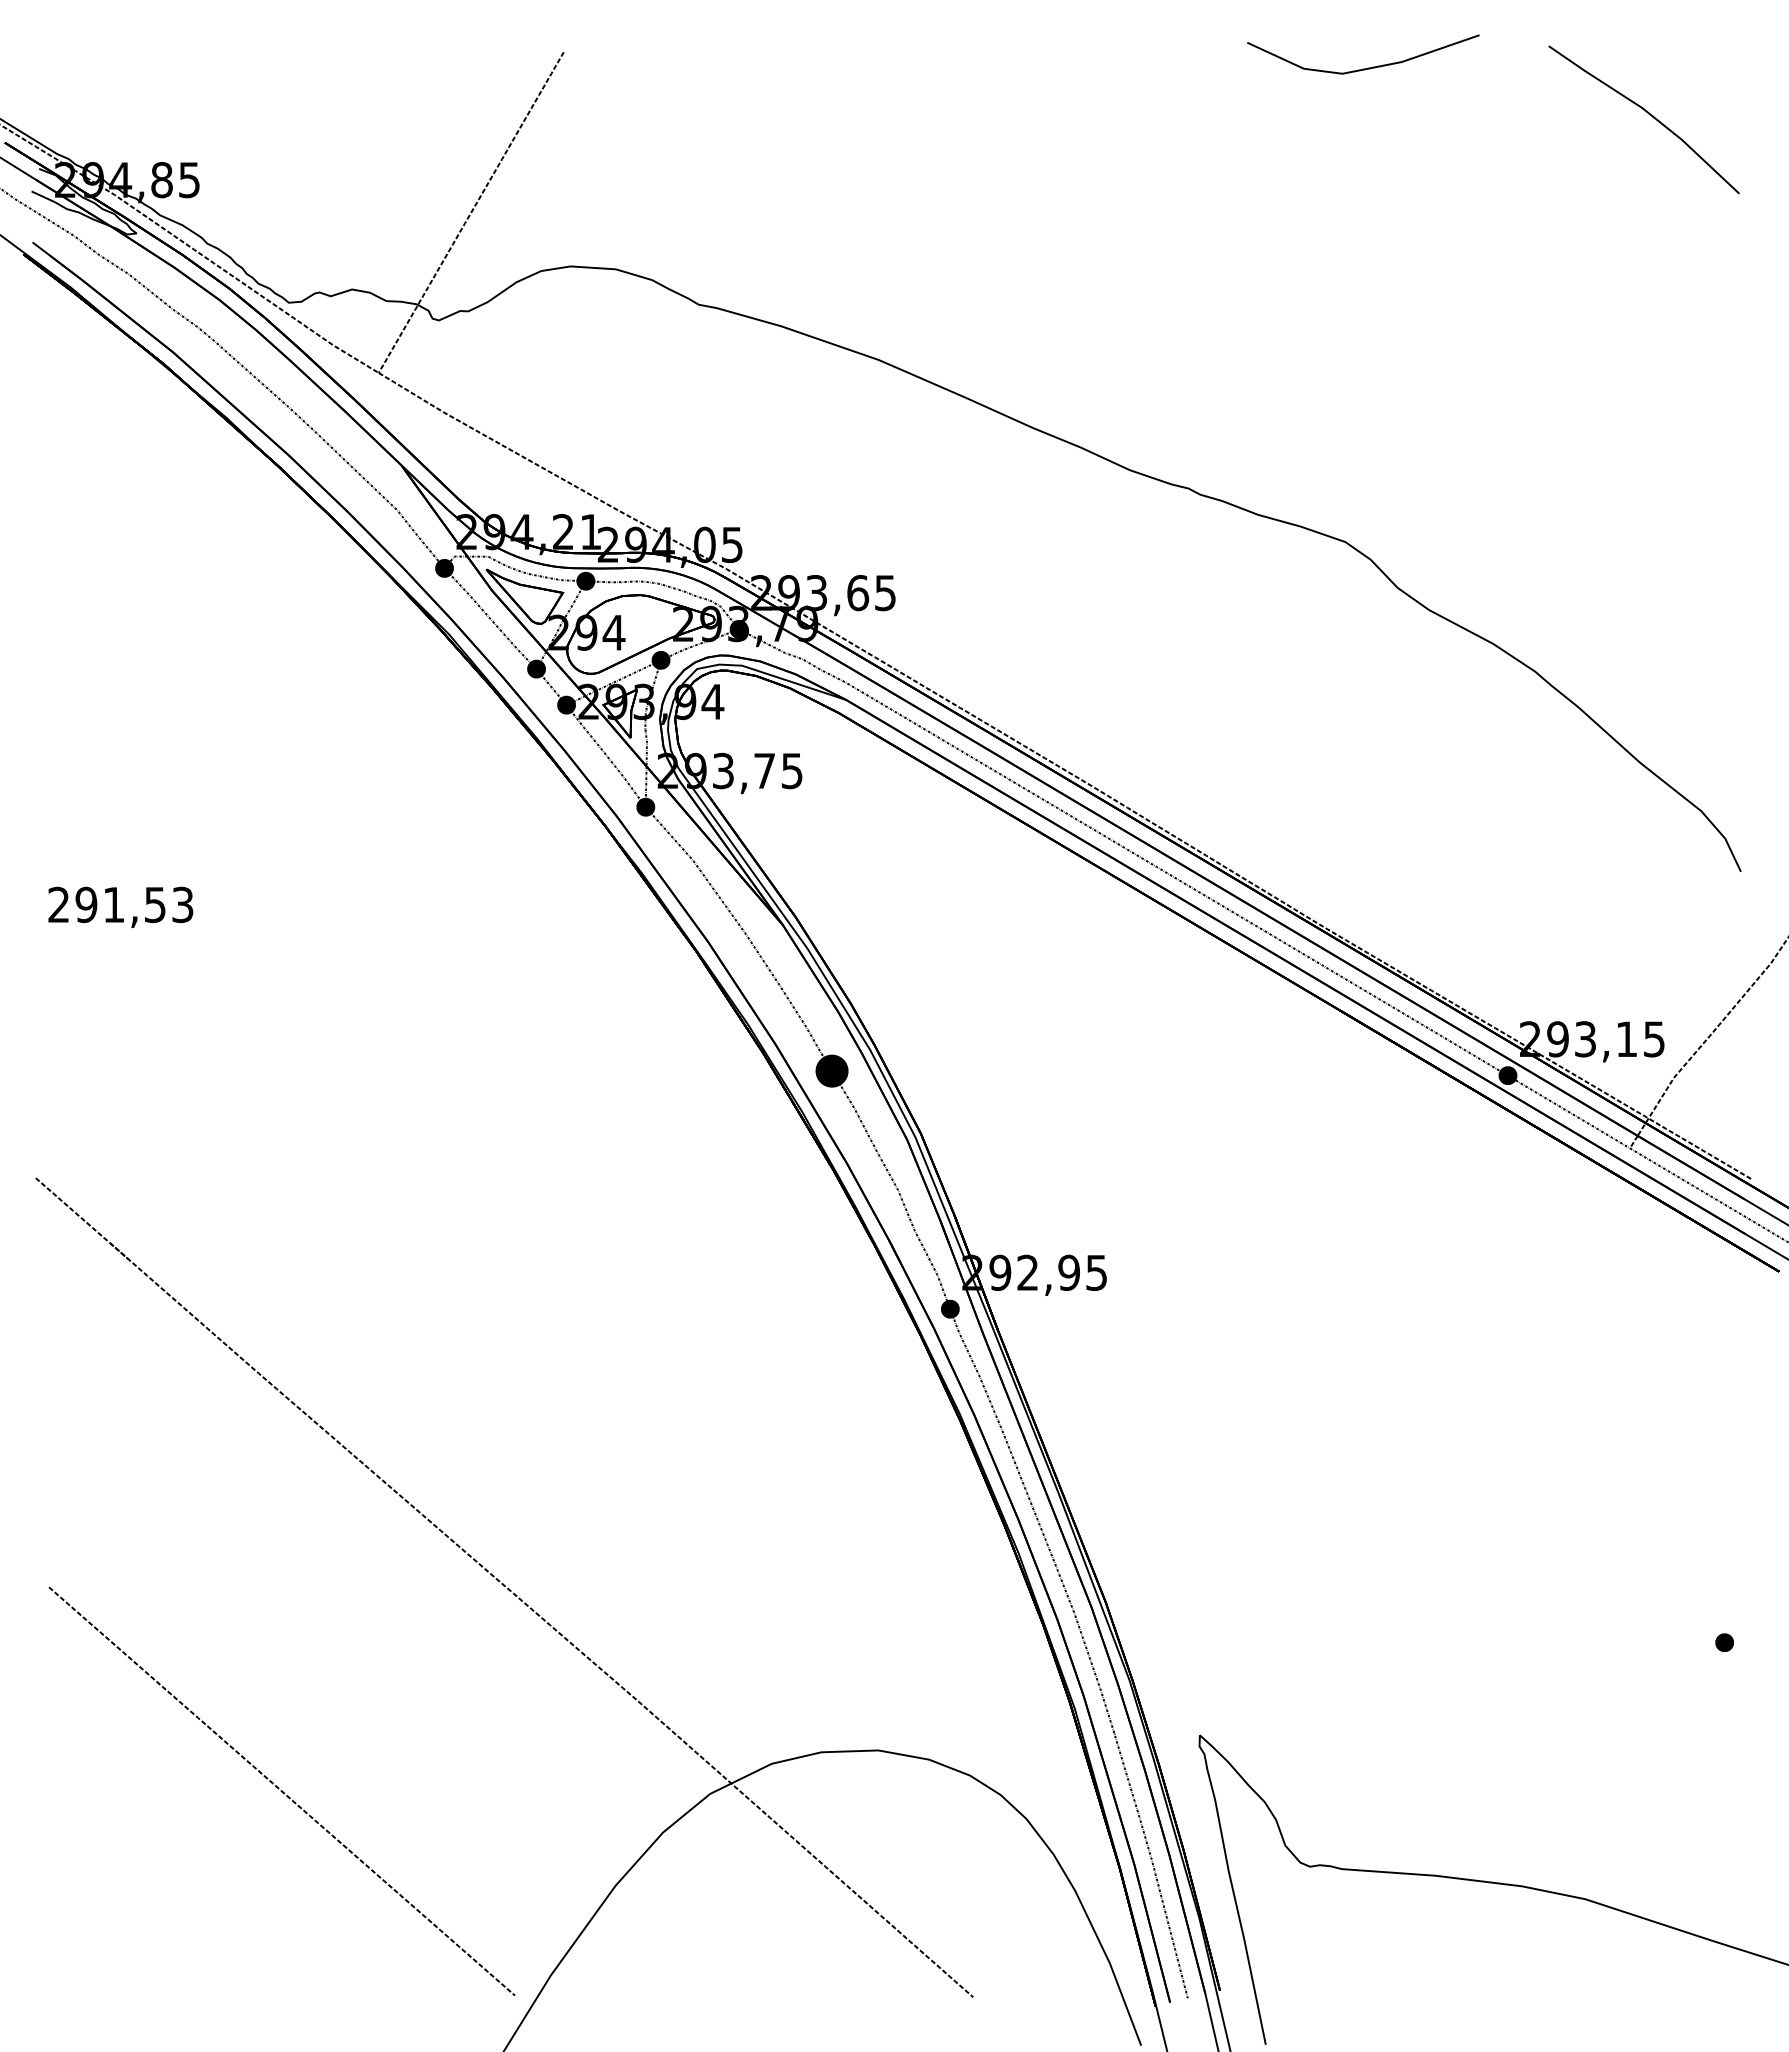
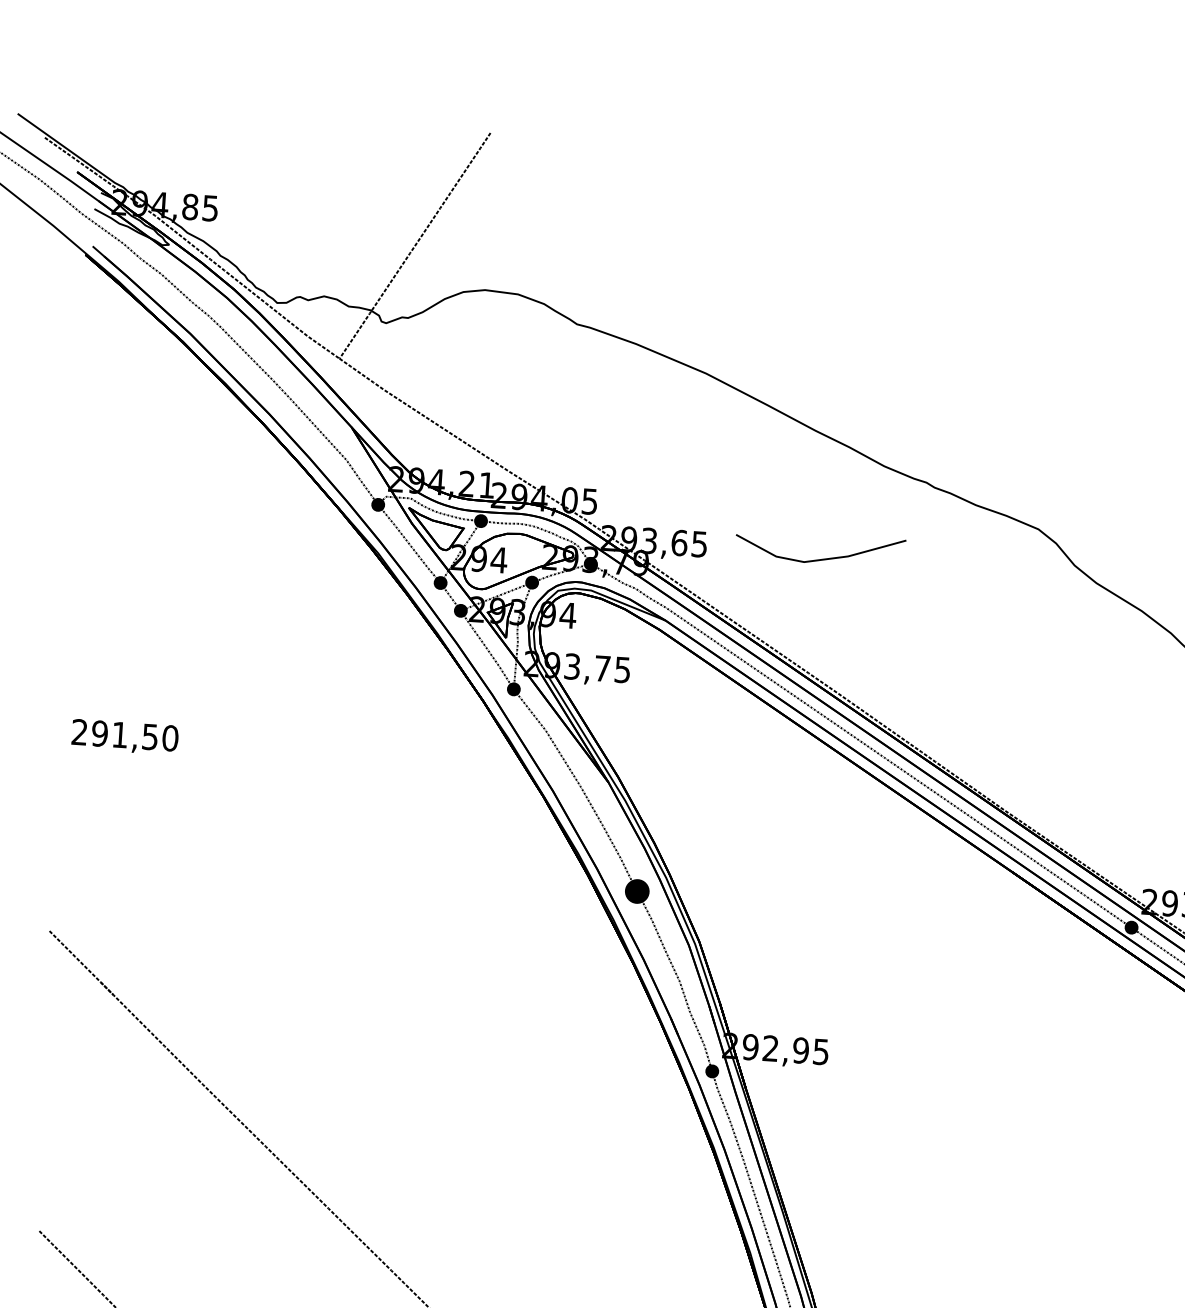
line: (1367, 67) -> (822, 558), moved
text: (182, 904) -> (170, 738), 291,53 -> 291,50

